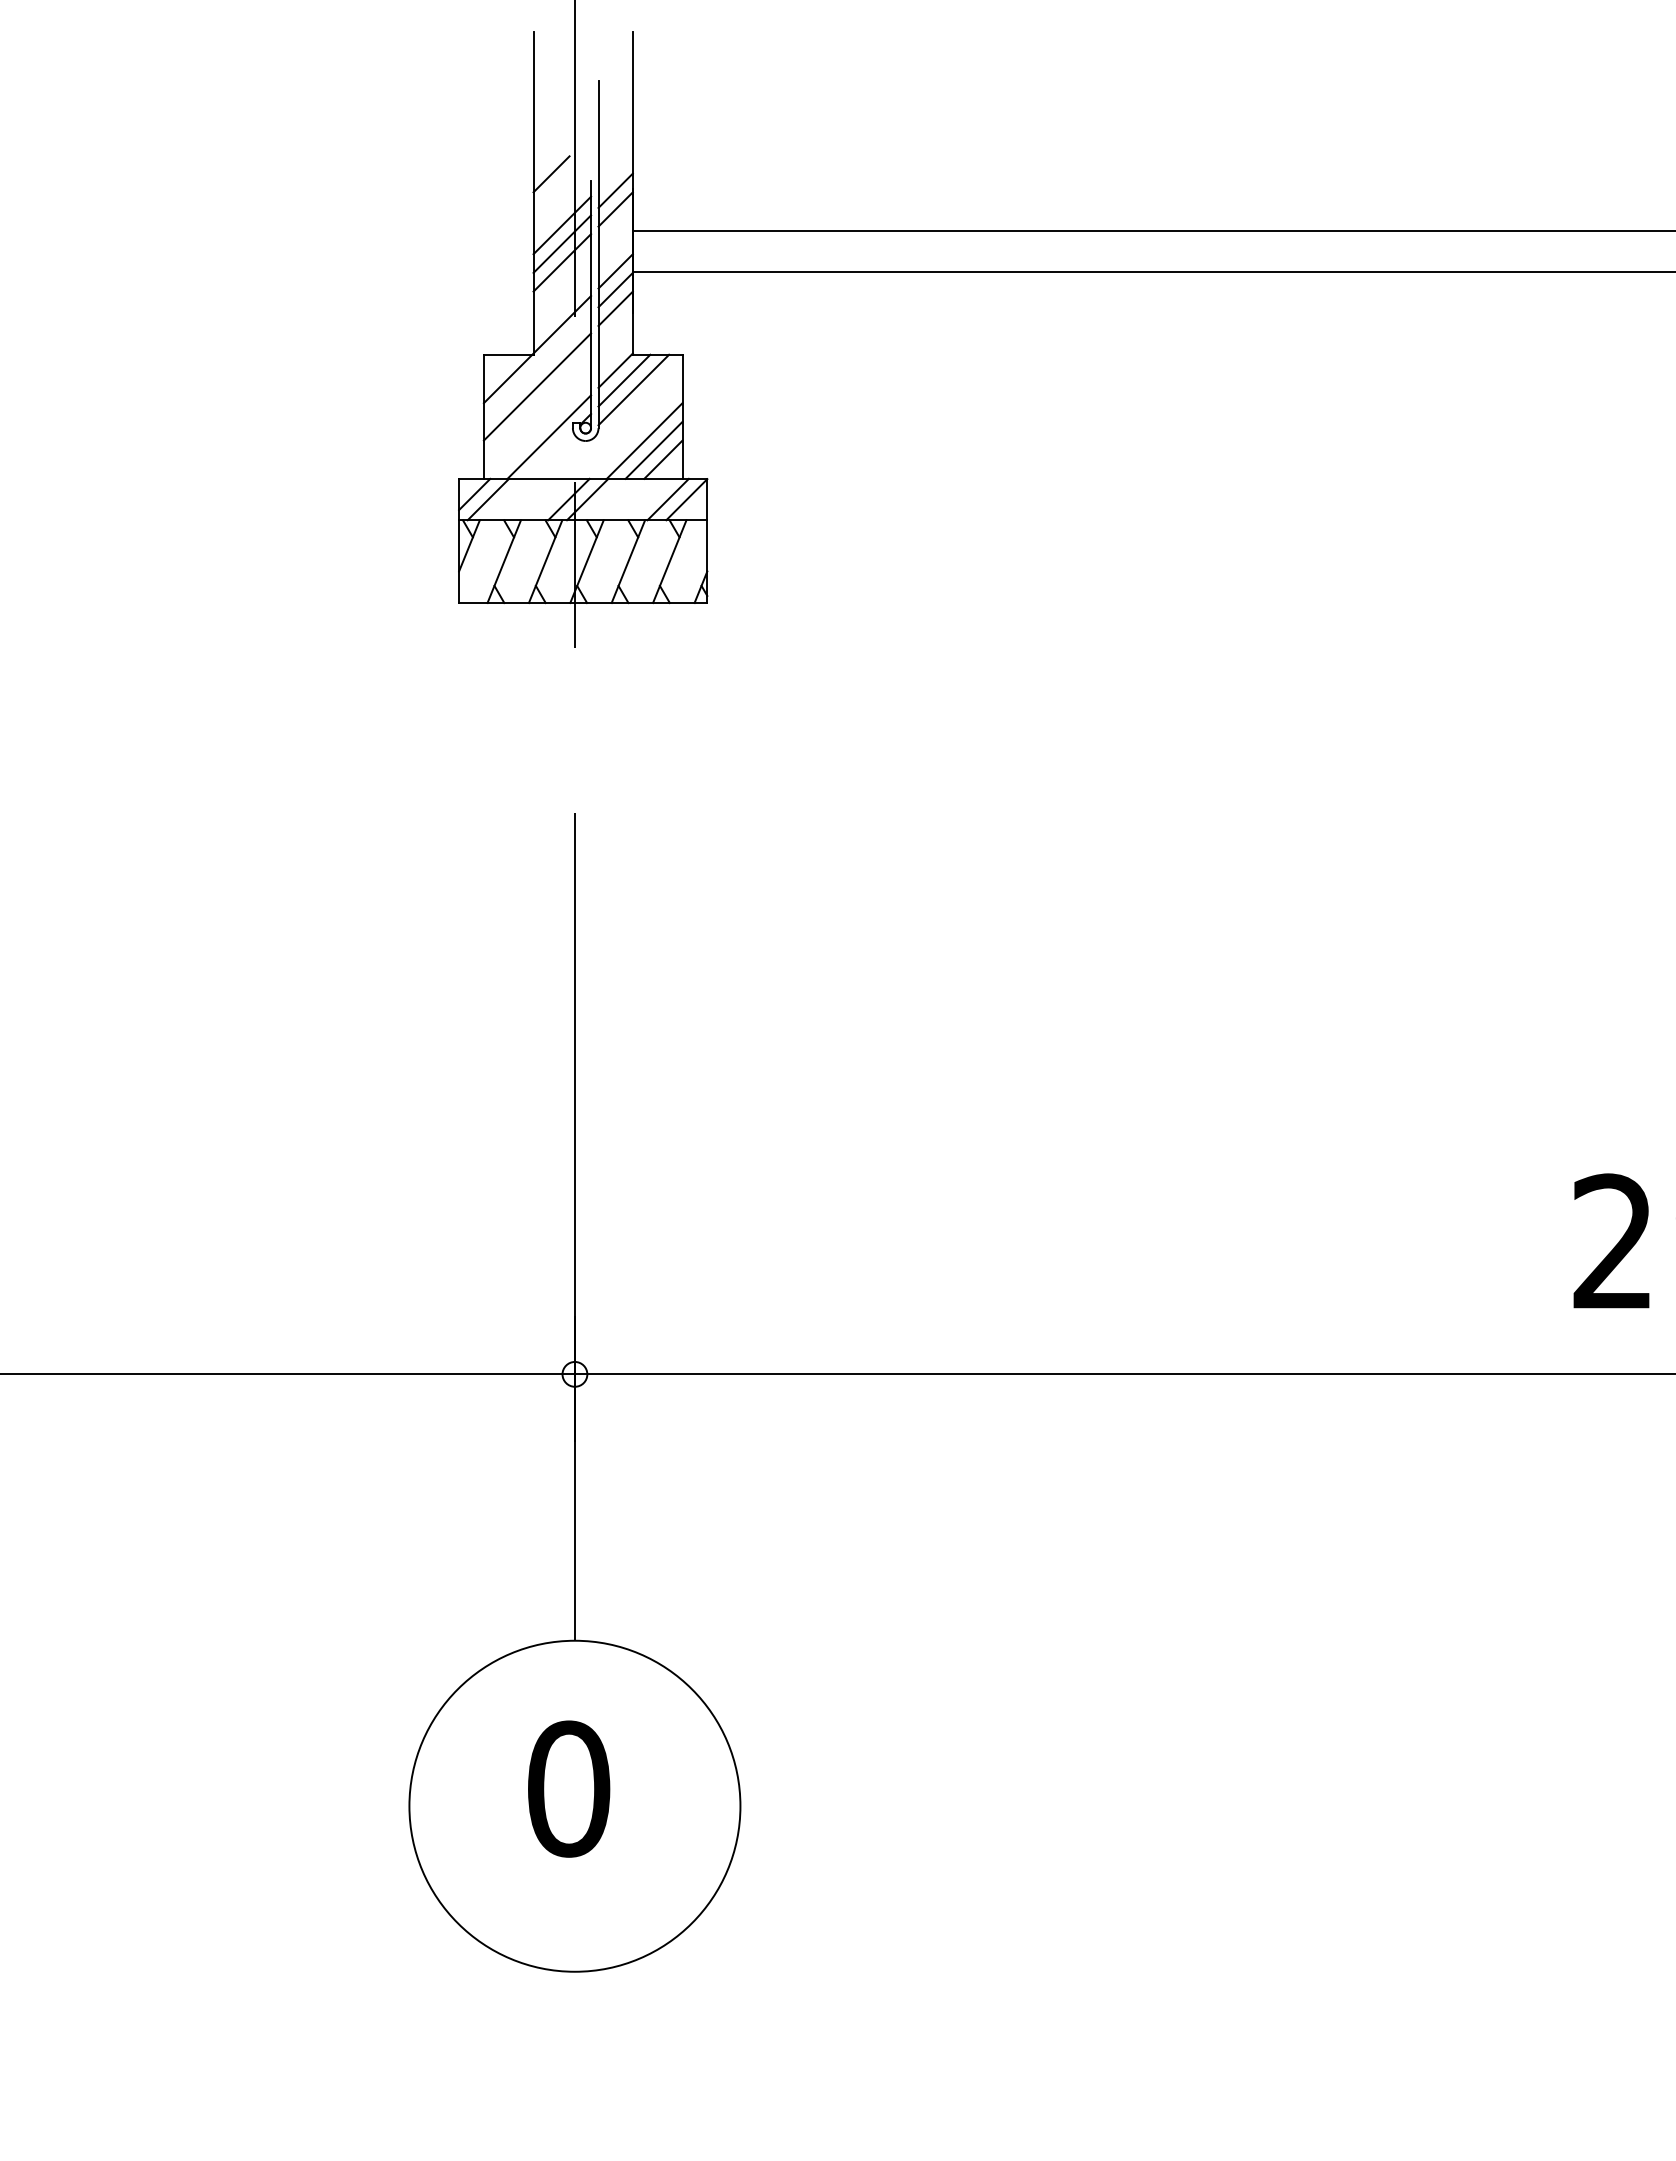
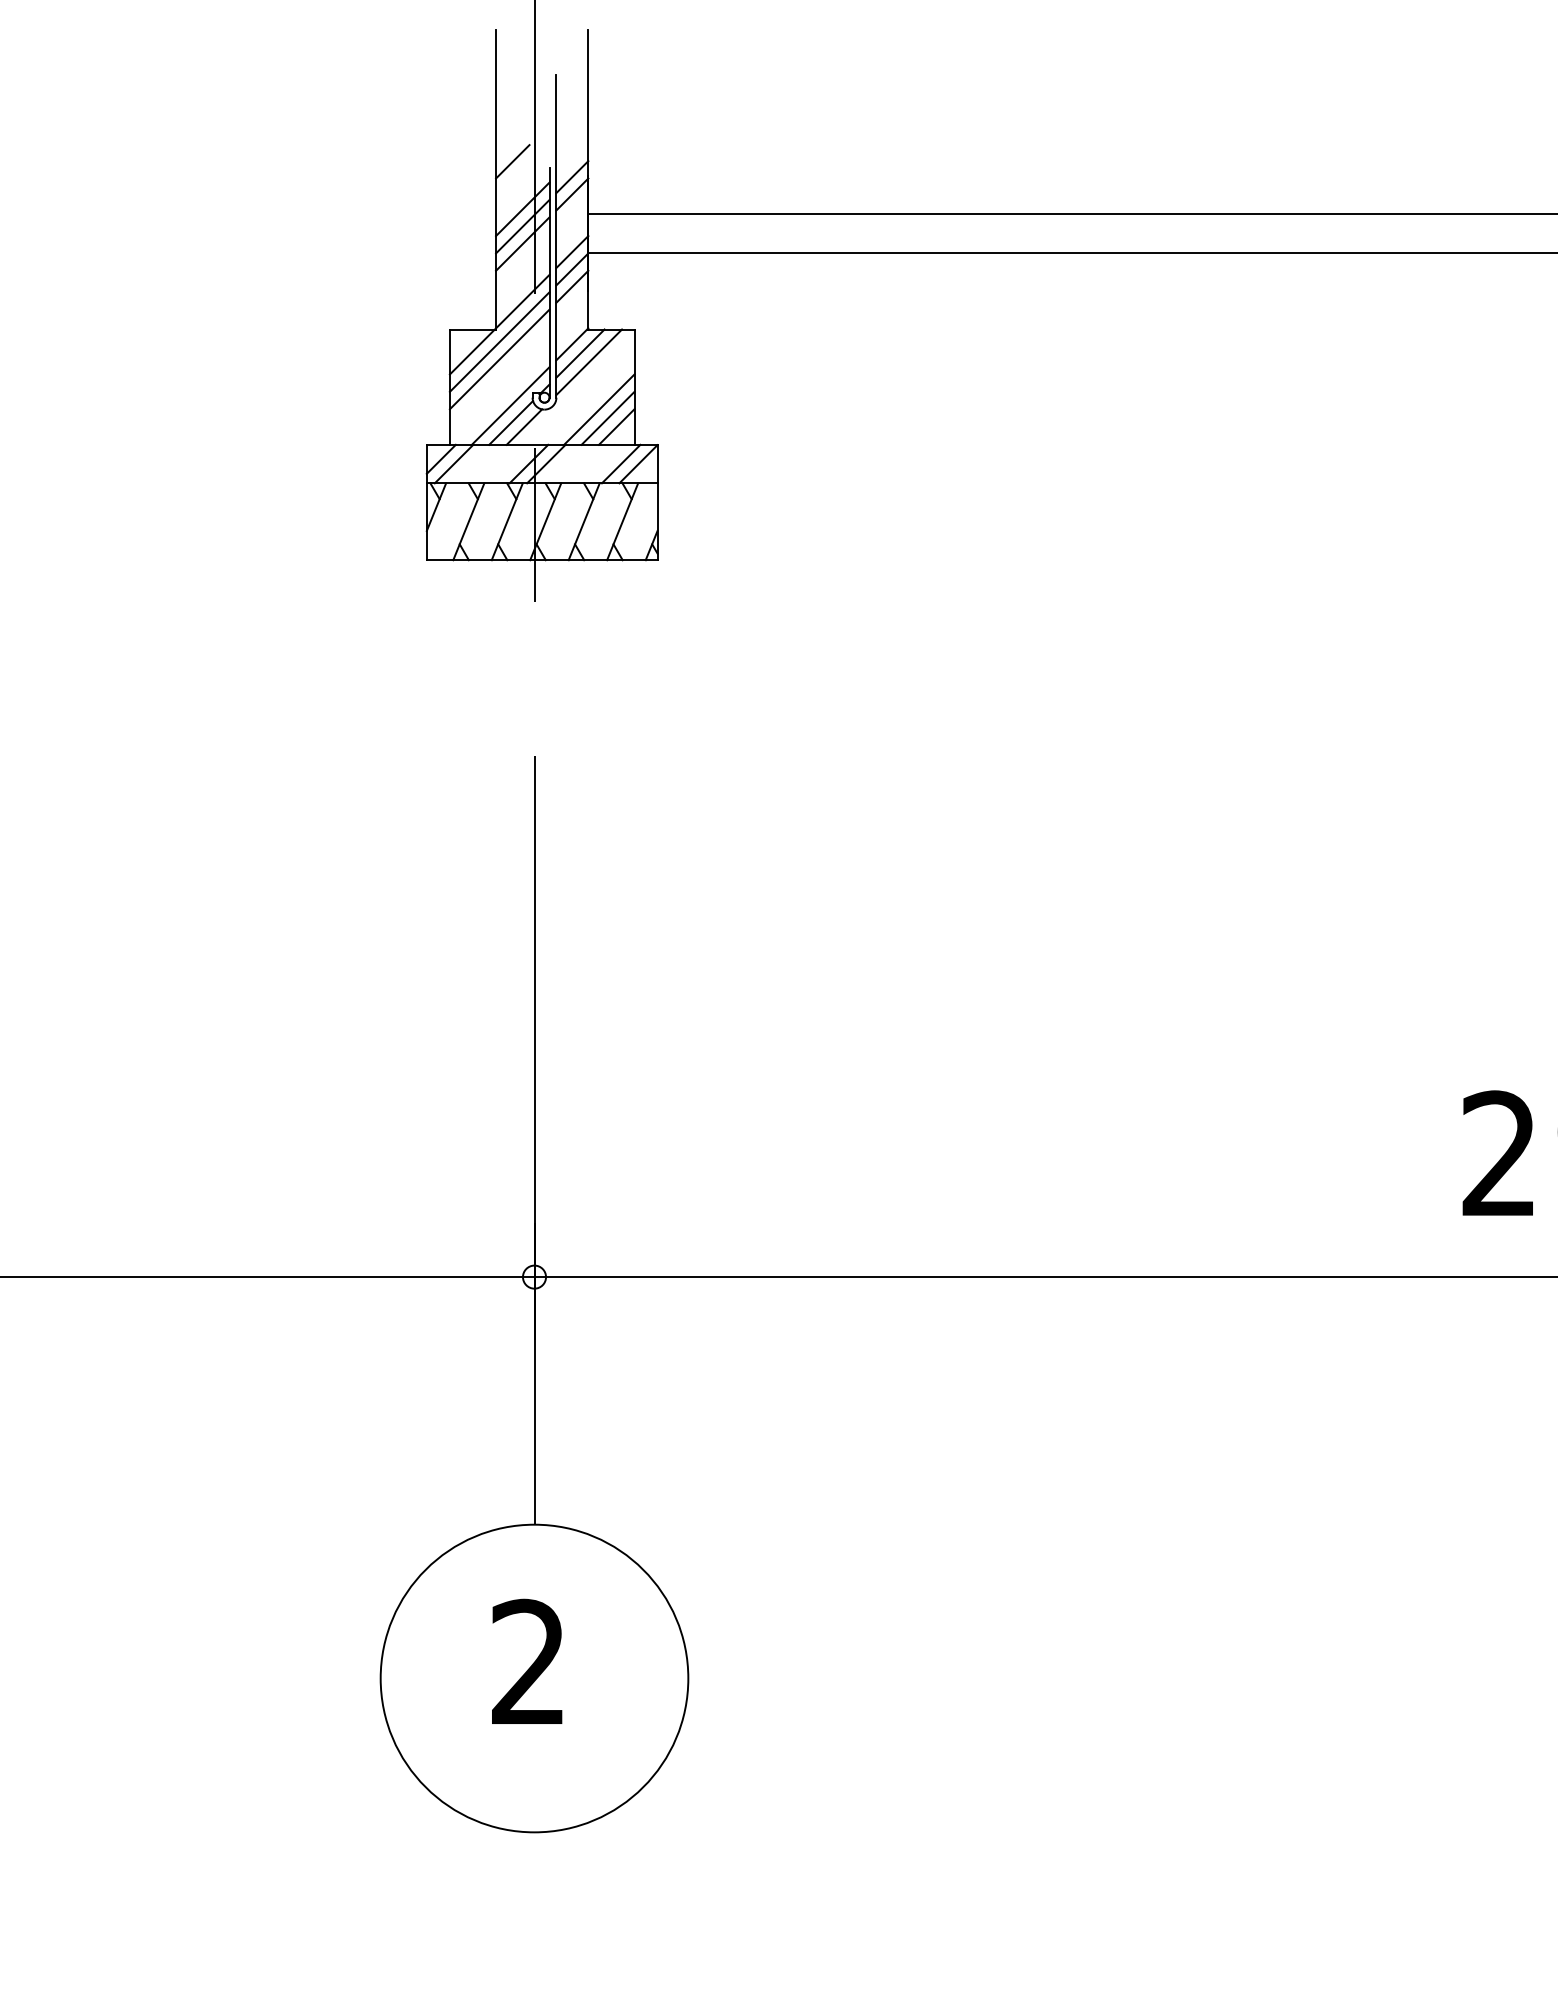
line: (537, 367) -> (499, 341), added
line: (549, 454) -> (510, 422), added
line: (563, 459) -> (523, 426), added
text: (569, 1788) -> (529, 1662), 0 -> 2

